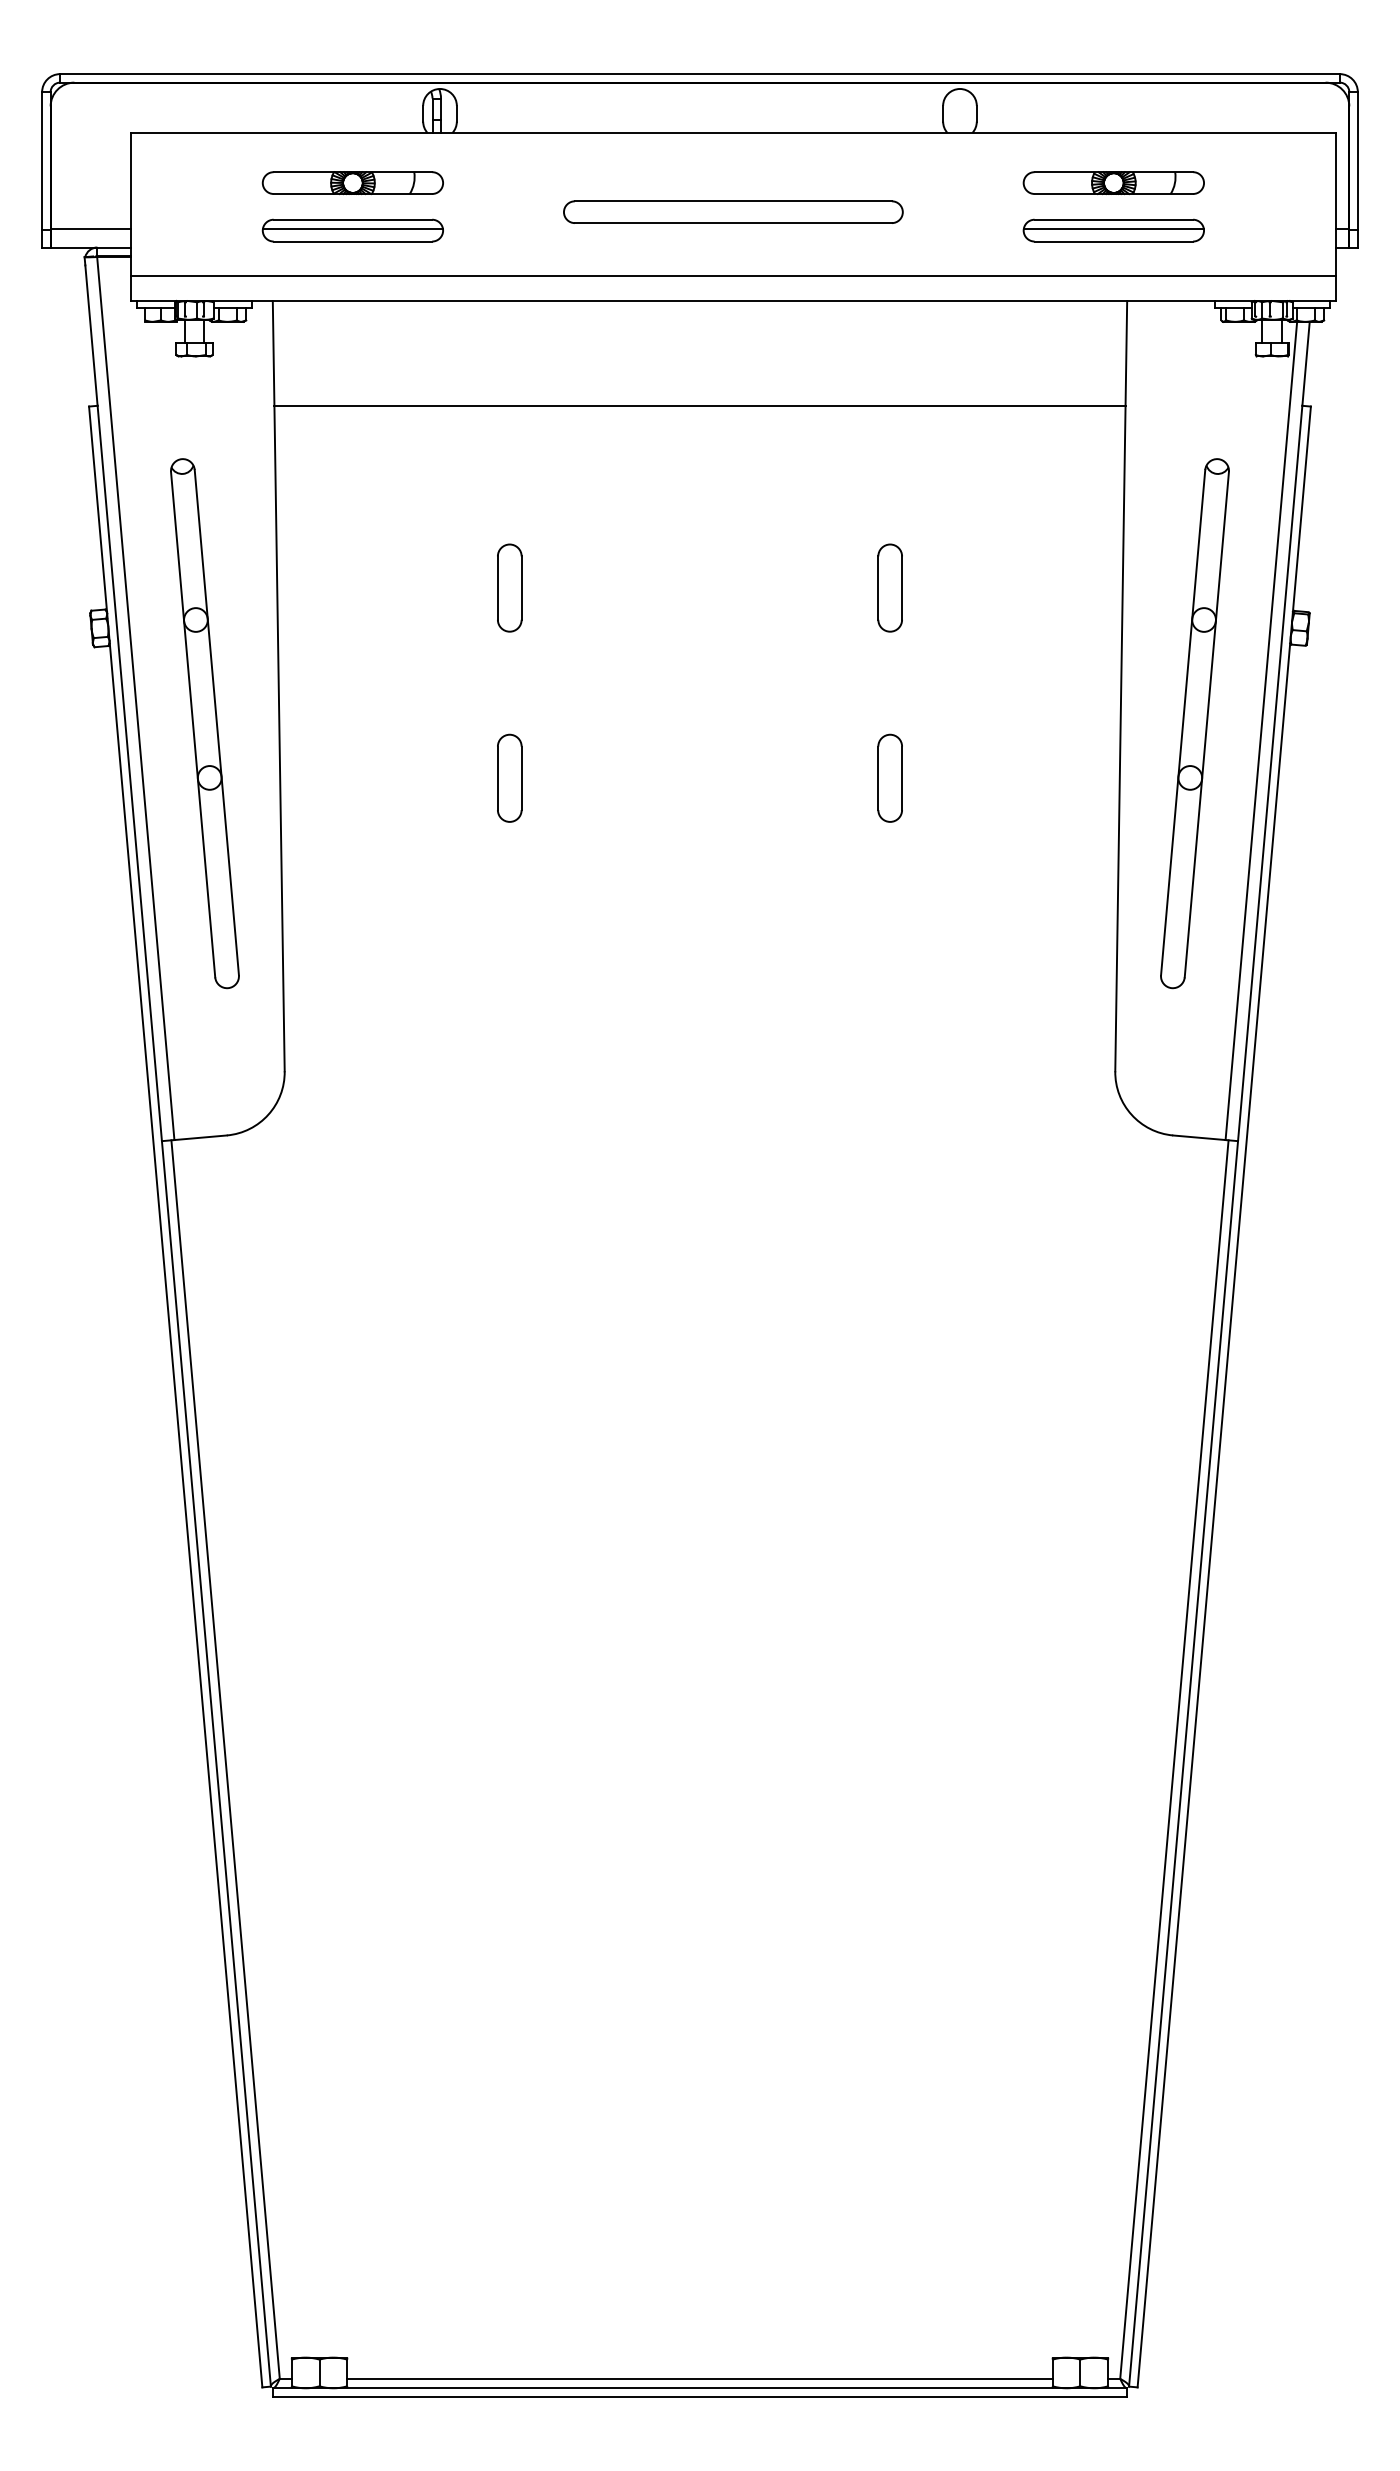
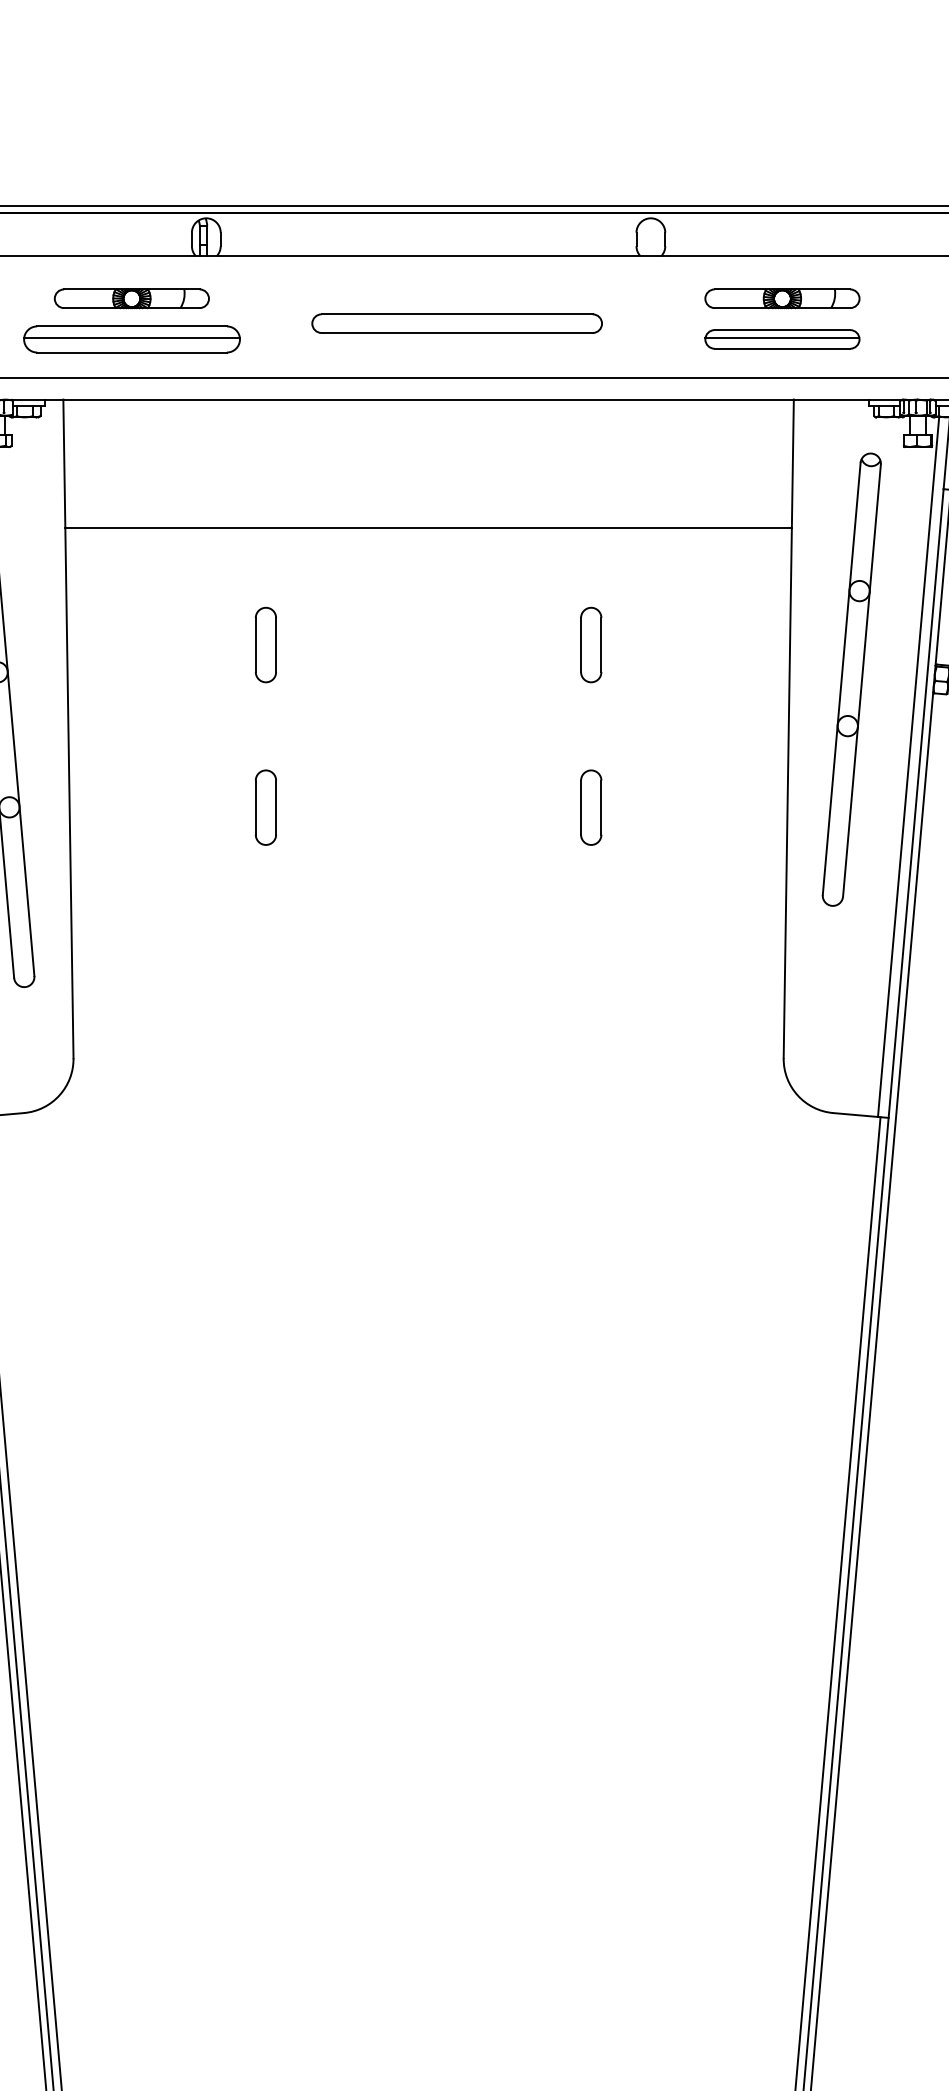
part: (352, 230) -> (131, 339), size x1.4
line: (699, 405) -> (428, 527), moved
part: (1194, 723) -> (851, 679), moved

